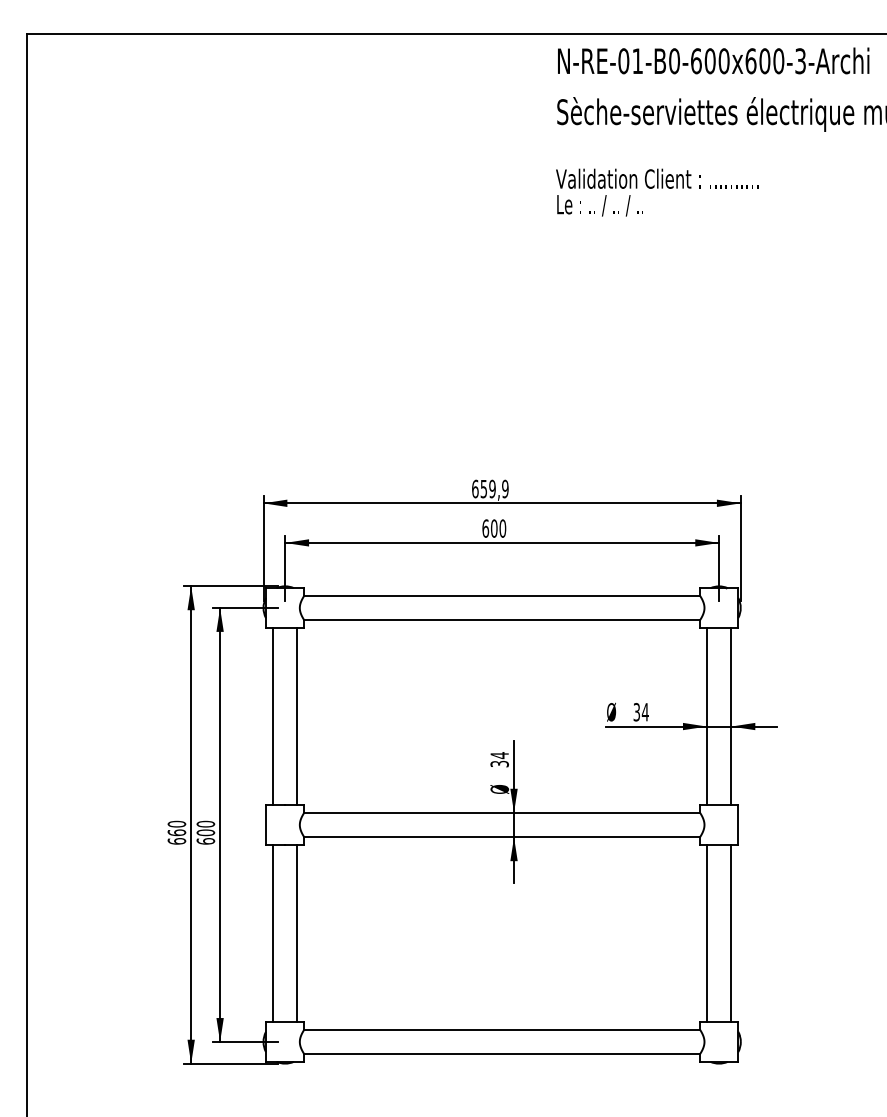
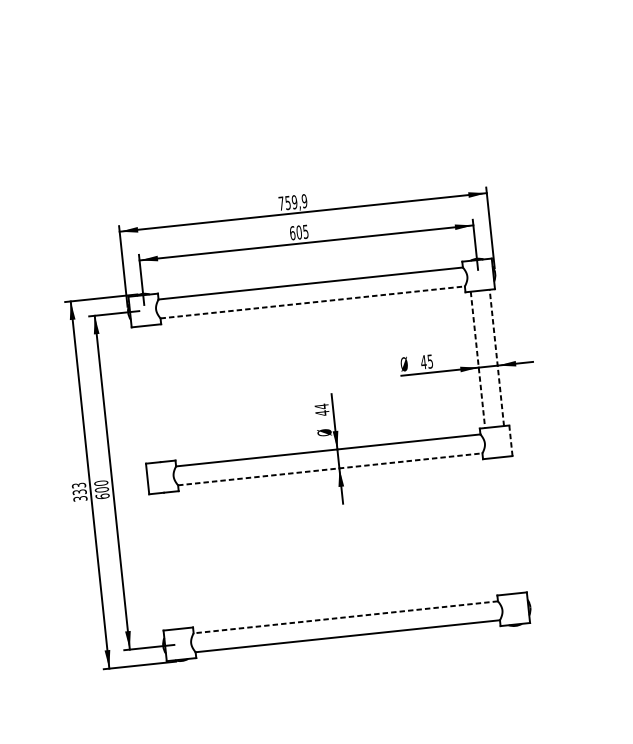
text: (475, 488) -> (281, 203), 659,9 -> 759,9
text: (502, 528) -> (305, 231), 600 -> 605
line: (502, 620) -> (313, 302), solid -> dashed
text: (640, 712) -> (426, 362), 34 -> 45
line: (272, 716) -> (143, 395), removed
line: (297, 716) -> (163, 392), removed
line: (706, 716) -> (477, 359), solid -> dashed
line: (731, 716) -> (496, 357), solid -> dashed
text: (499, 763) -> (322, 412), 34 -> 44
line: (738, 824) -> (511, 440), solid -> dashed
text: (176, 832) -> (79, 491), 660 -> 333
line: (502, 837) -> (330, 469), solid -> dashed
line: (272, 933) -> (161, 561), removed
line: (297, 933) -> (180, 559), removed
line: (706, 933) -> (495, 526), removed
line: (731, 933) -> (514, 524), removed
line: (502, 1029) -> (346, 617), solid -> dashed

